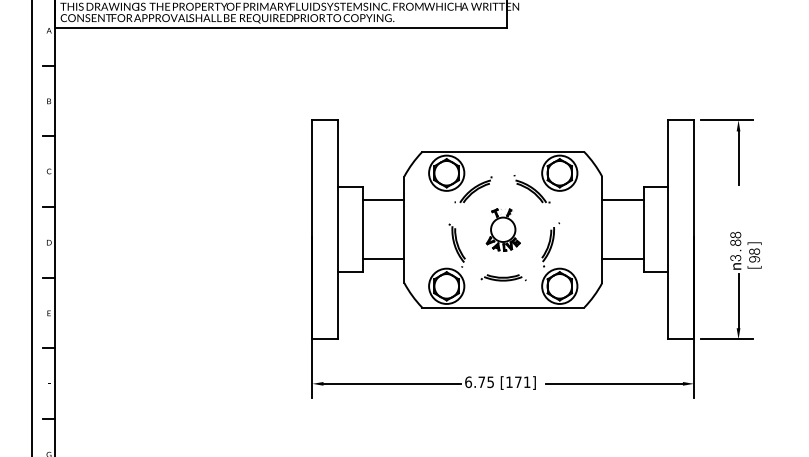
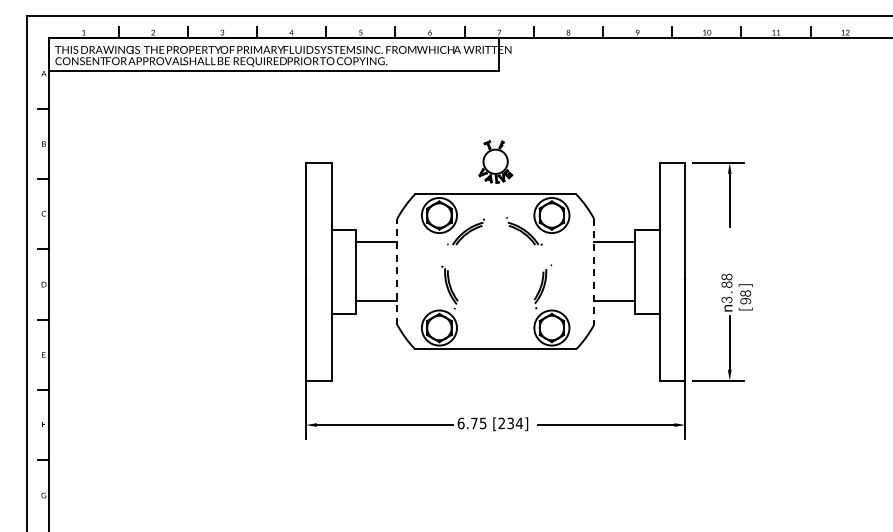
line: (404, 229) -> (397, 271), solid -> dashed
part: (503, 229) -> (495, 161), moved
line: (602, 229) -> (594, 271), solid -> dashed
part: (503, 277) -> (495, 319), removed
text: (518, 382) -> (510, 423), [171] -> [234]

